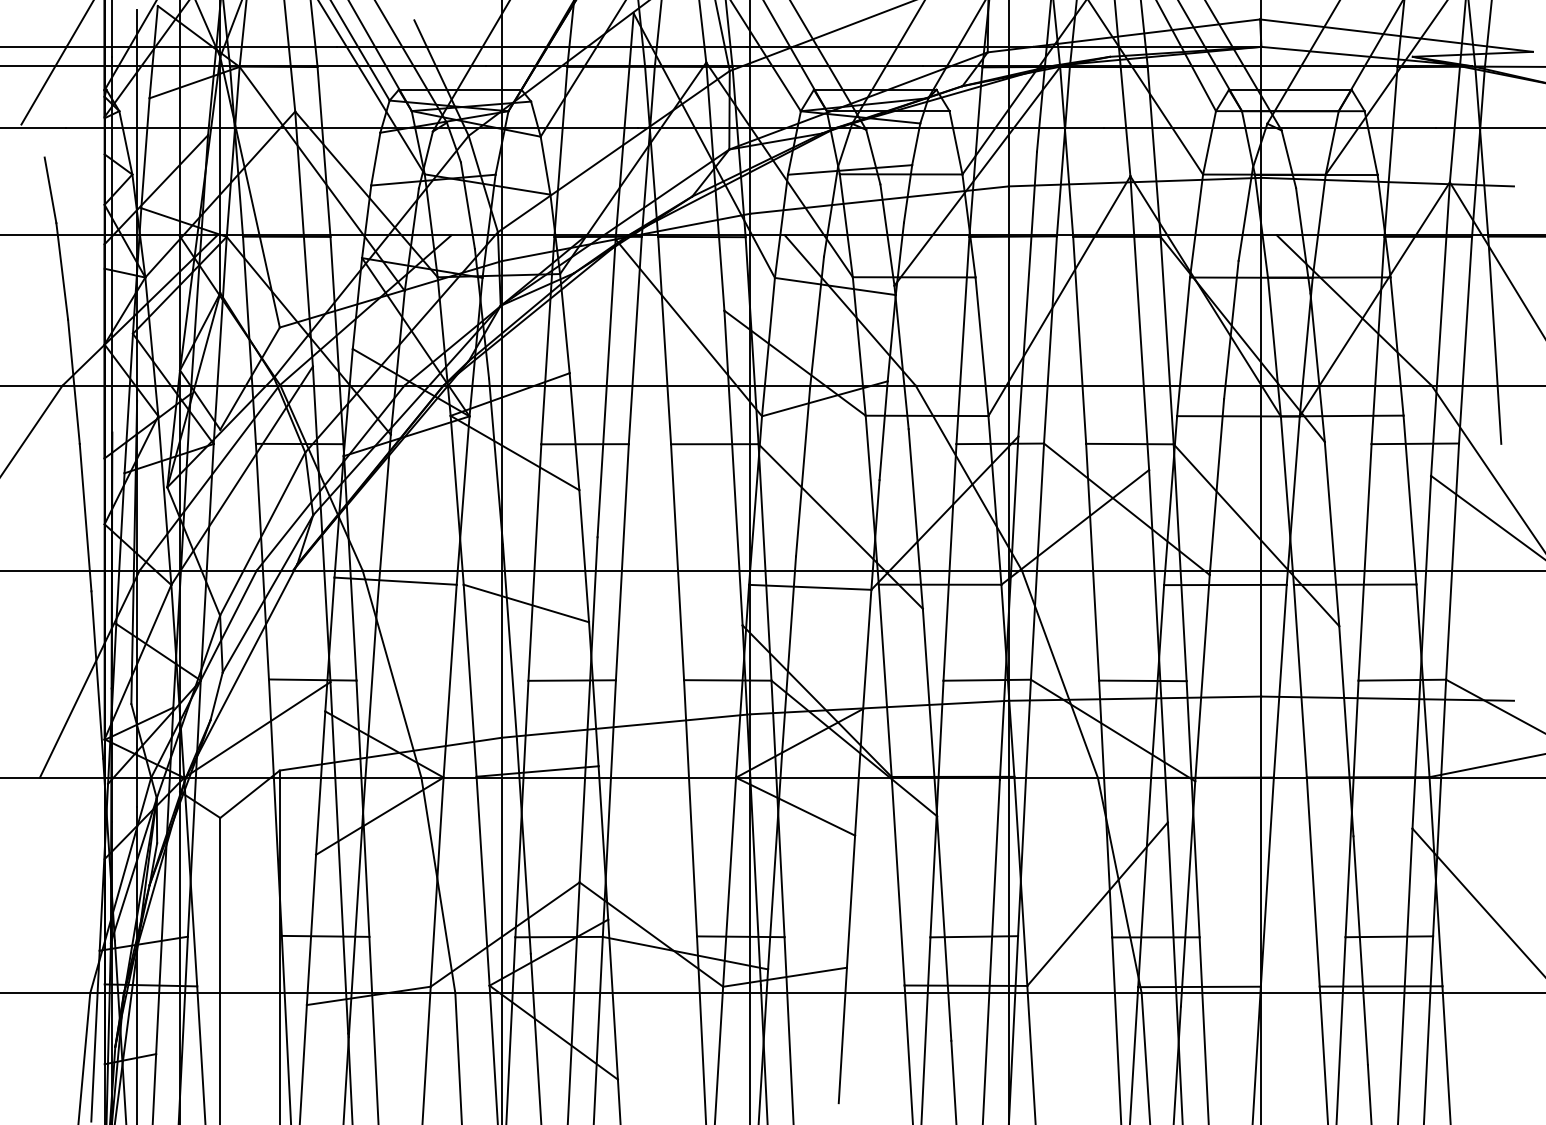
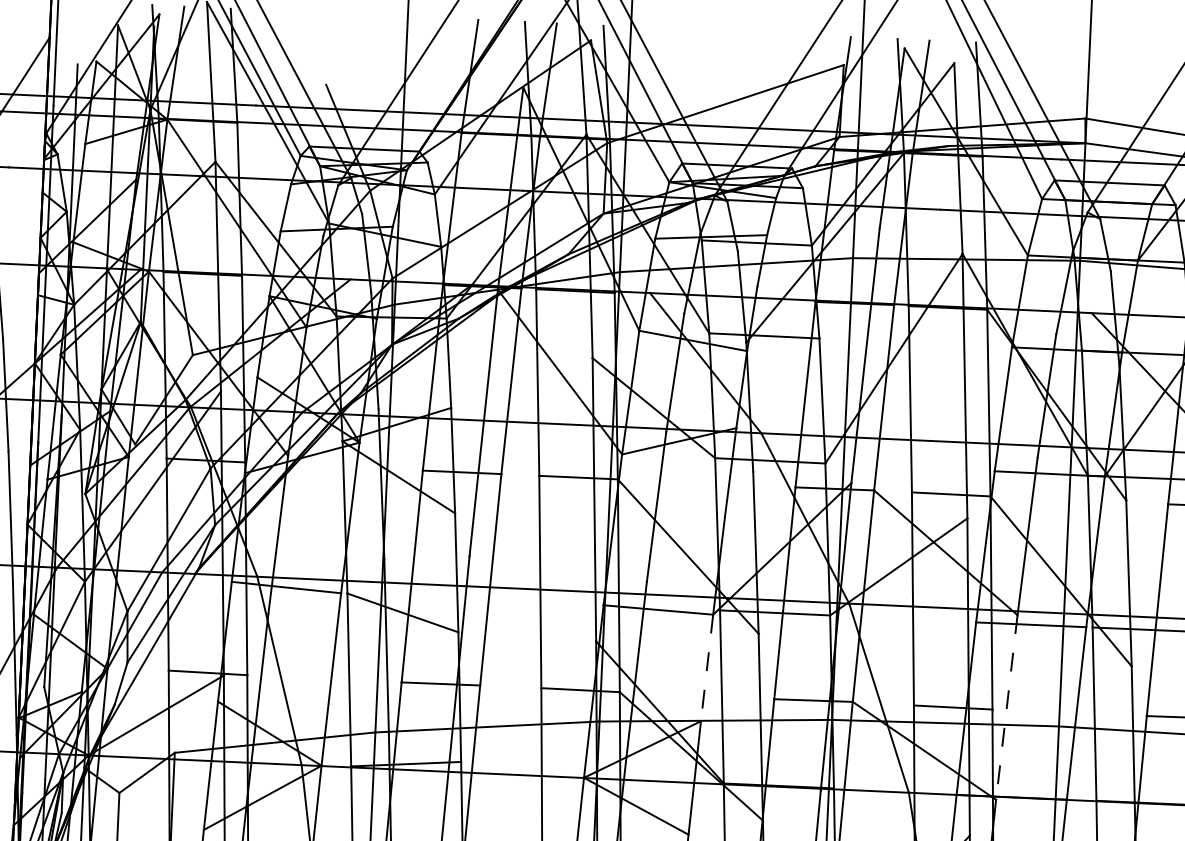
line: (867, 649) -> (707, 668), solid -> dashed
line: (1202, 678) -> (1006, 707), solid -> dashed

